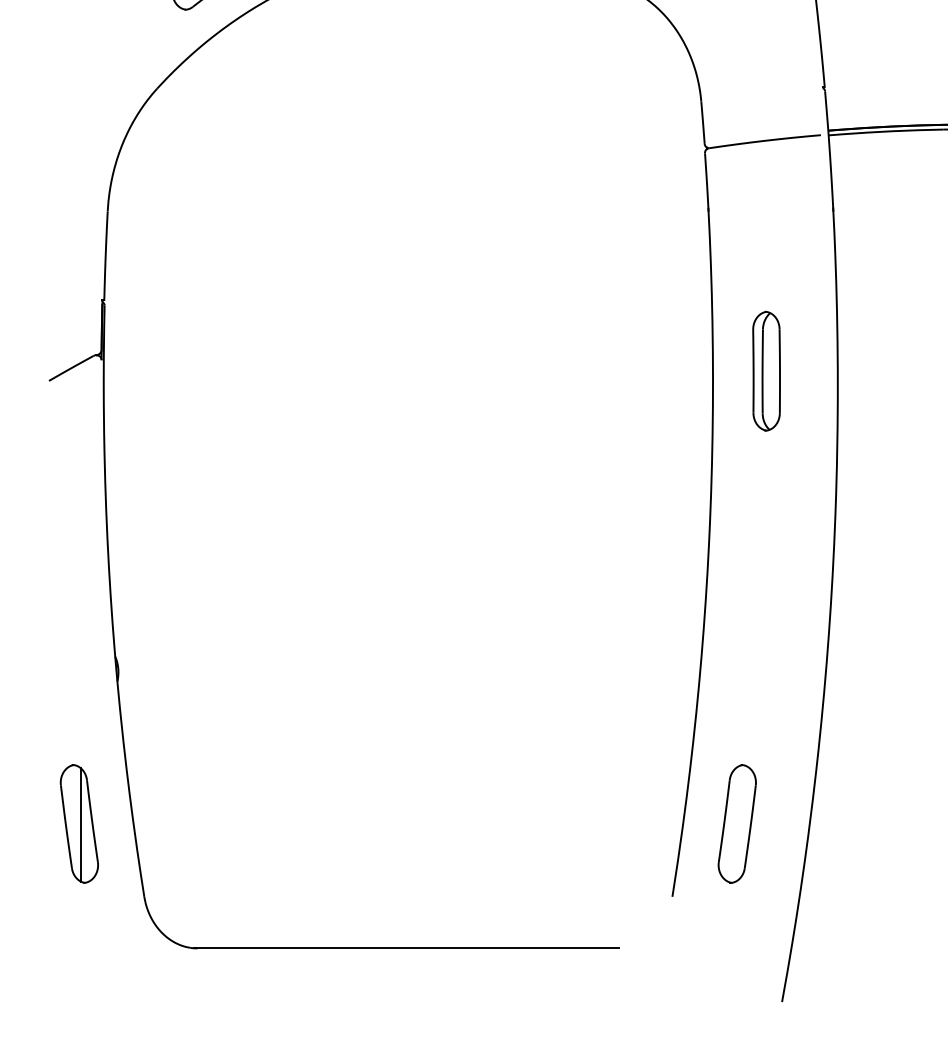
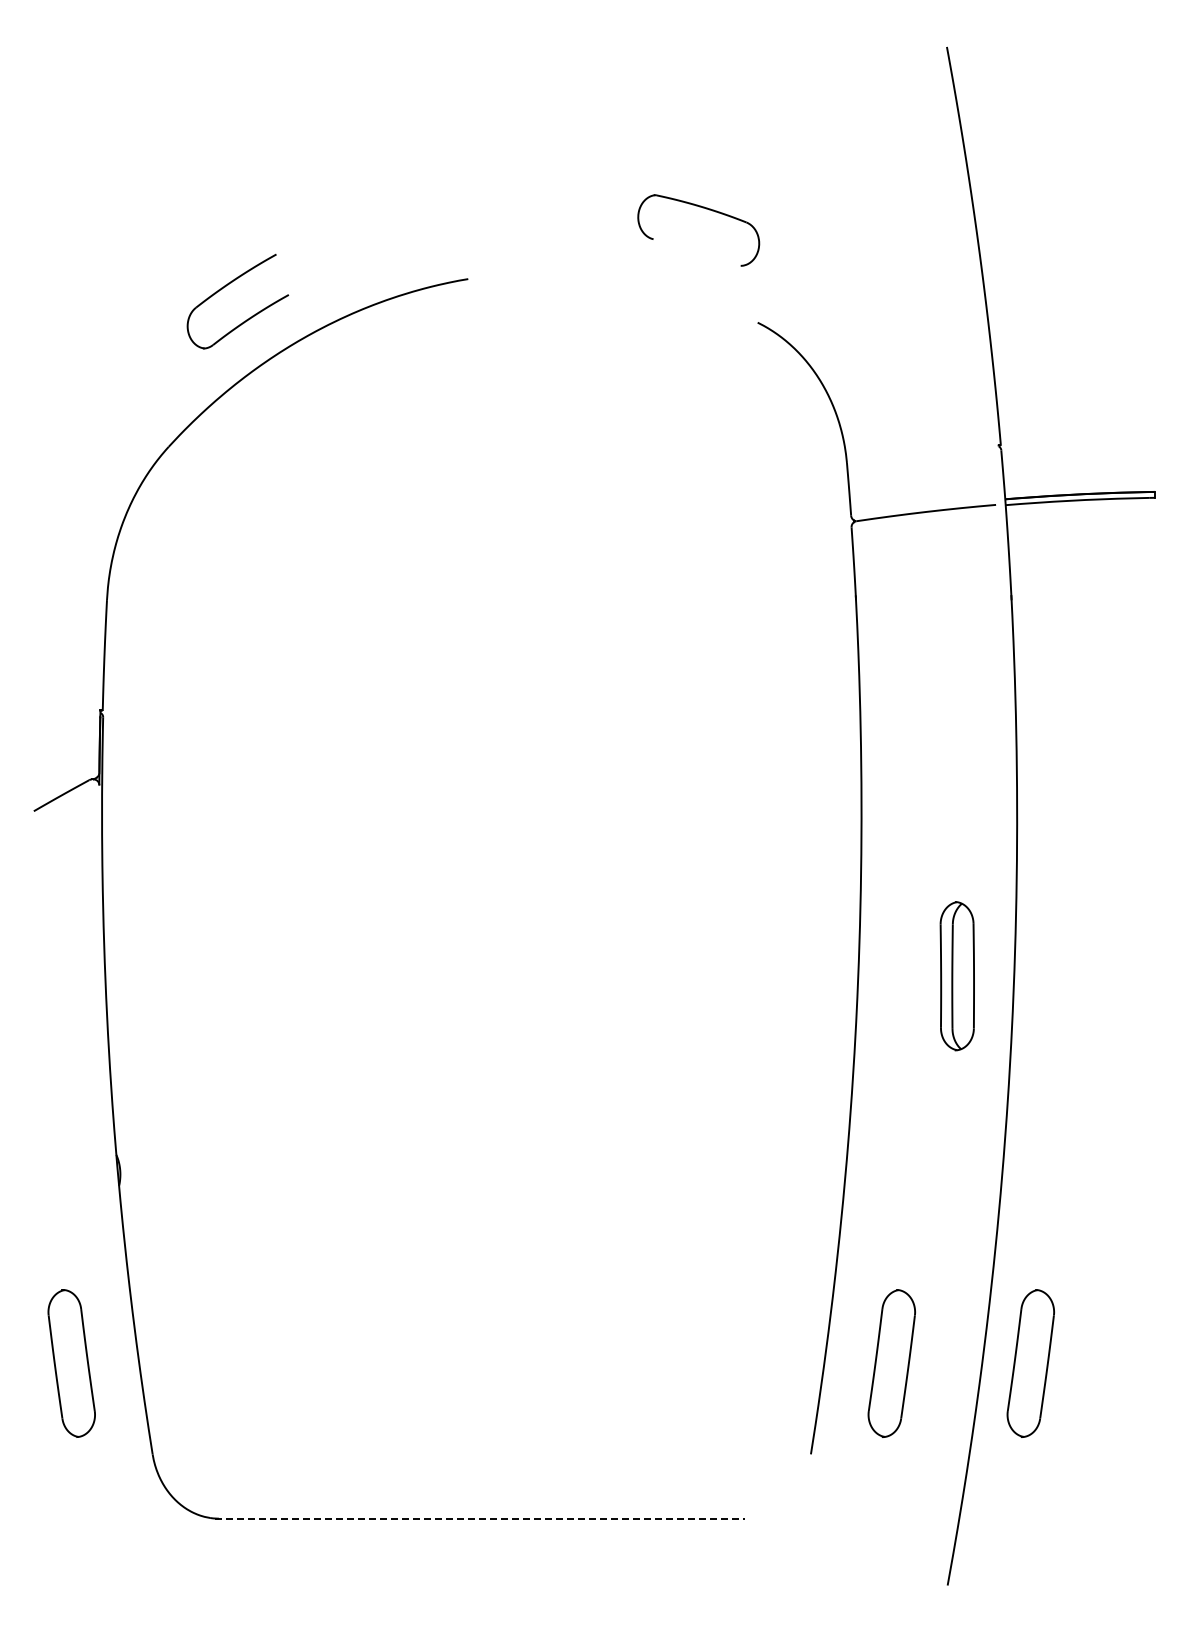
part: (765, 371) -> (956, 976), moved
part: (848, 823) -> (1030, 1363), added
line: (80, 824) -> (73, 1364), removed
line: (406, 948) -> (479, 1518), solid -> dashed

